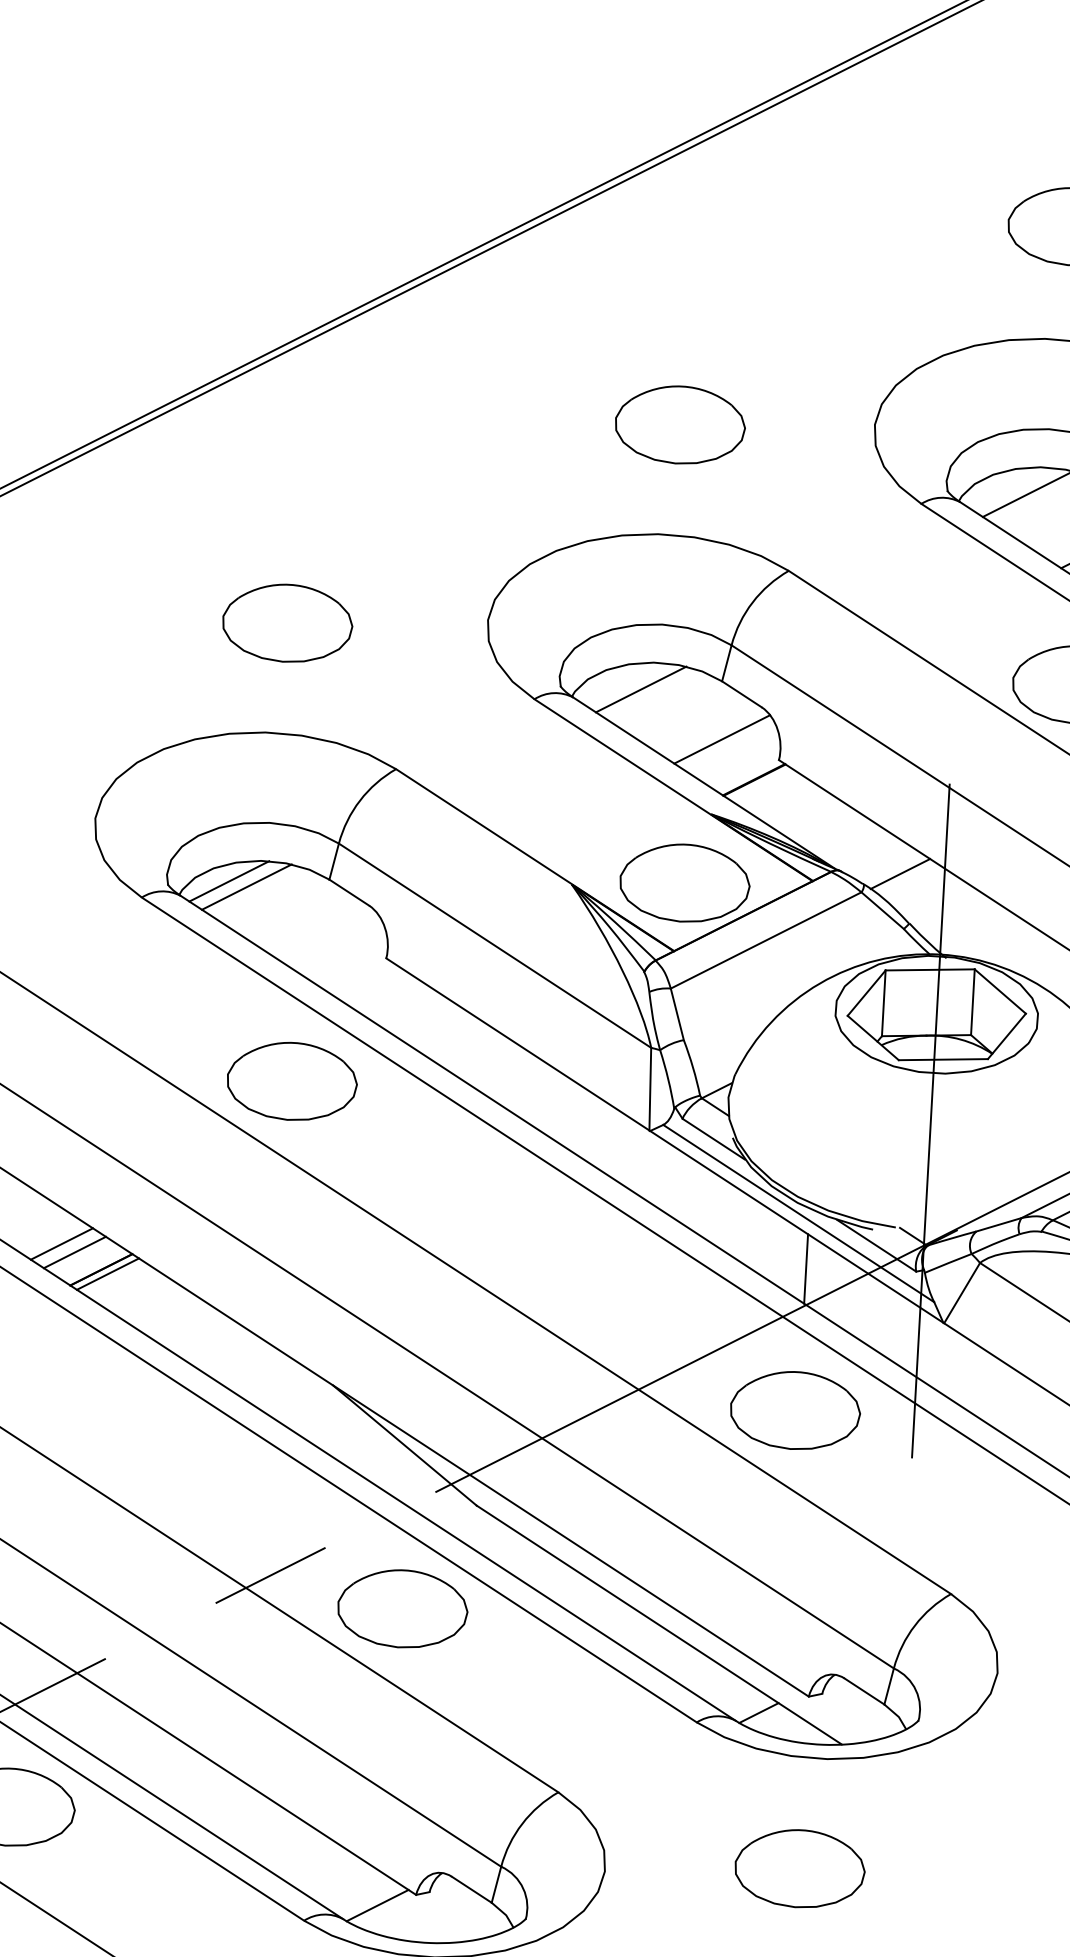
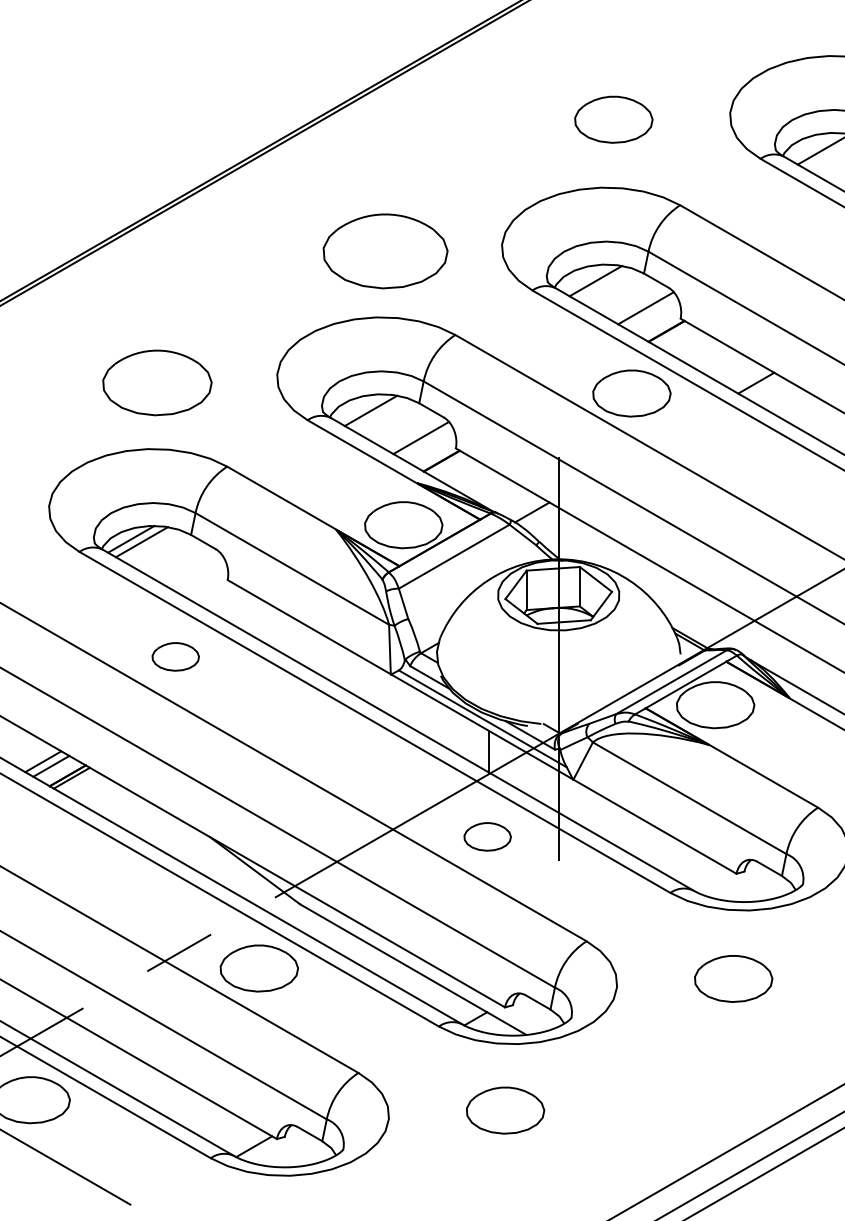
part: (679, 425) -> (385, 251), size x1.6
part: (287, 623) -> (157, 383), size x1.4
part: (292, 1080) -> (175, 656), size x0.6
part: (795, 1410) -> (487, 836), size x0.6

